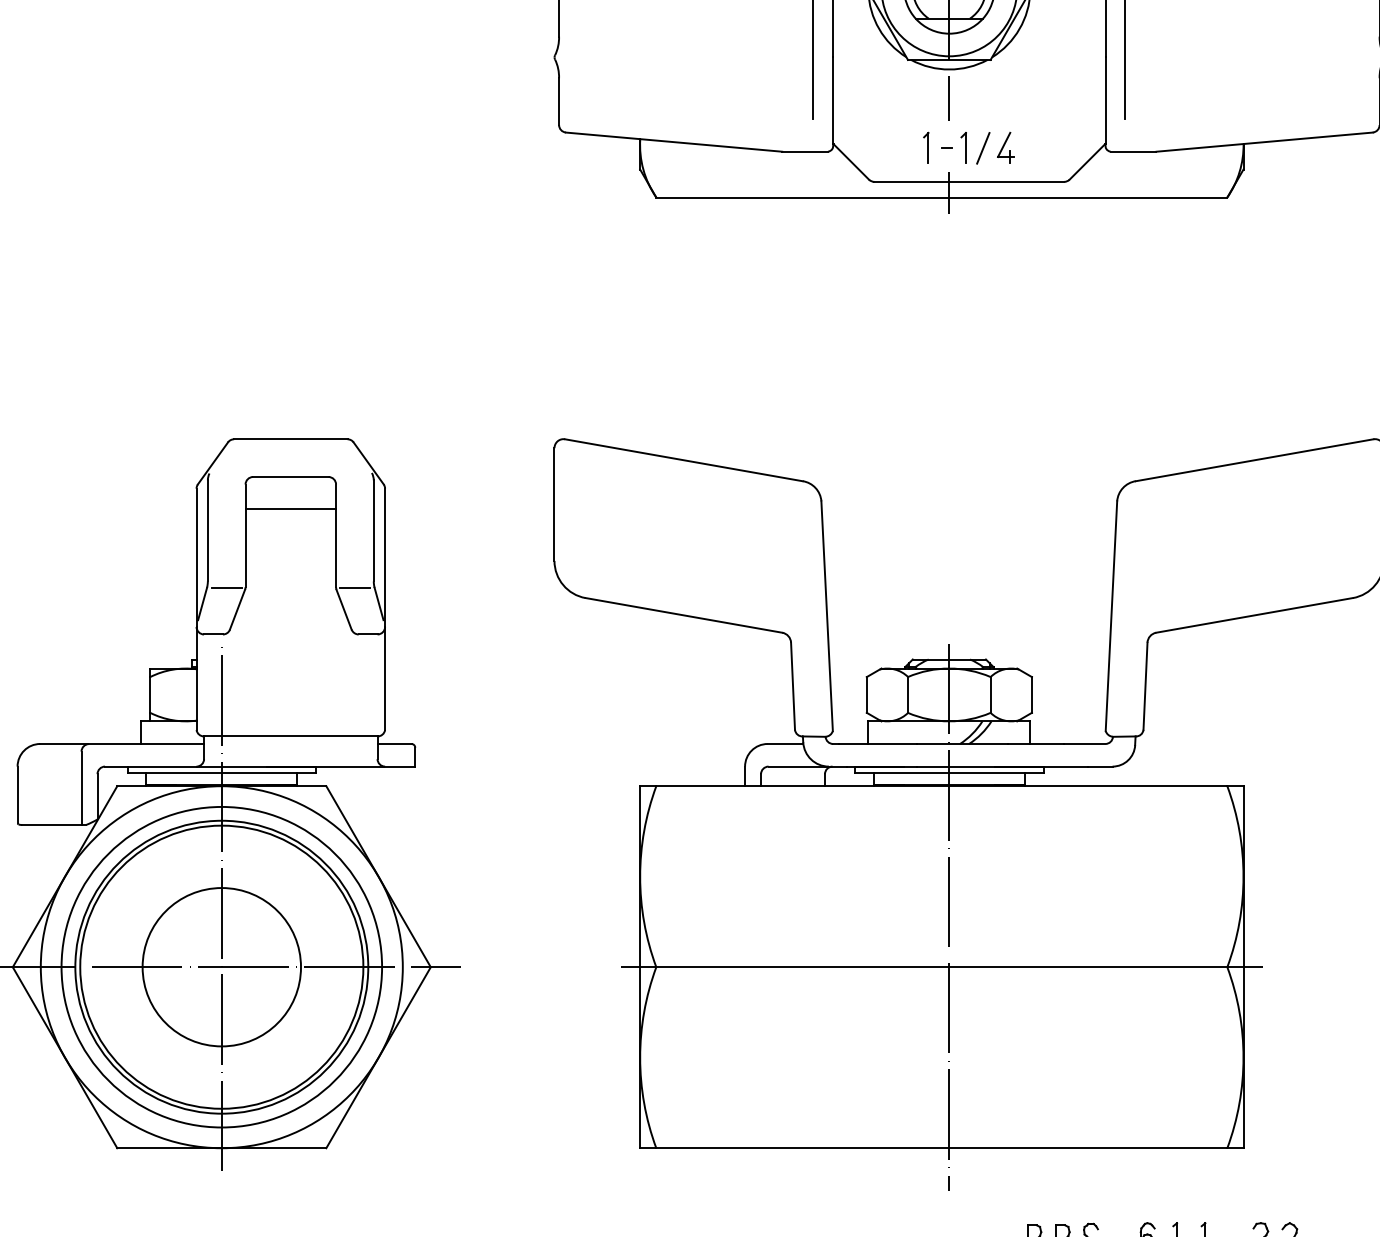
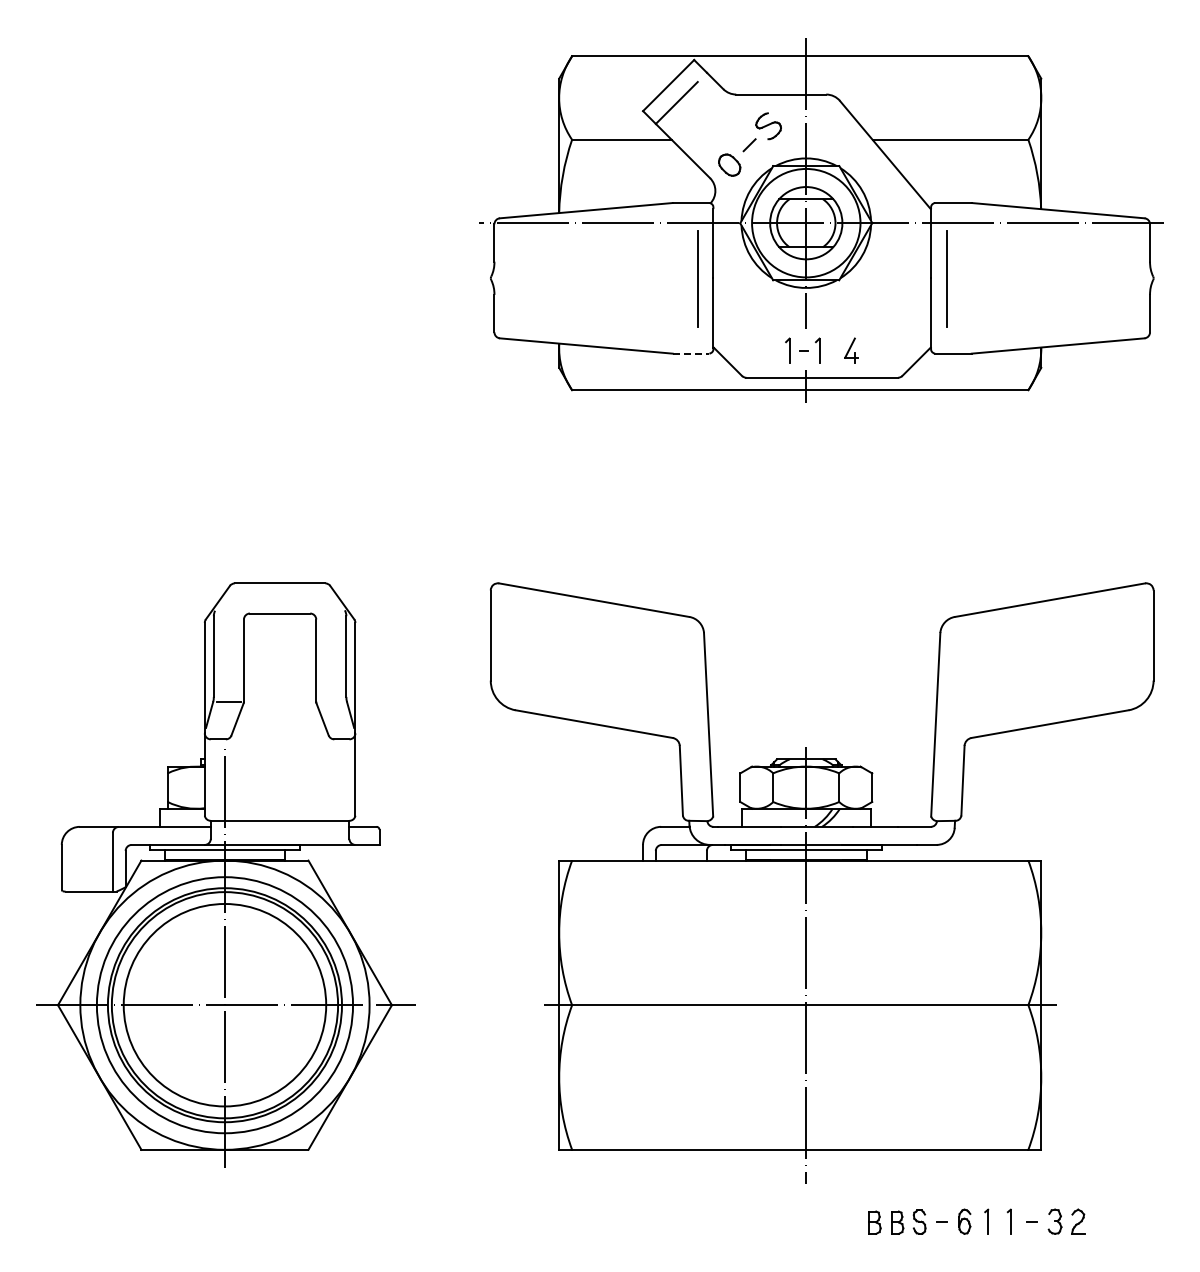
line: (983, 147) -> (833, 350), removed
line: (805, 151) -> (691, 353), solid -> dashed
line: (290, 509) -> (279, 639), removed
line: (355, 587) -> (331, 701), removed
circle: (221, 966) -> (224, 1004), size x1.6

